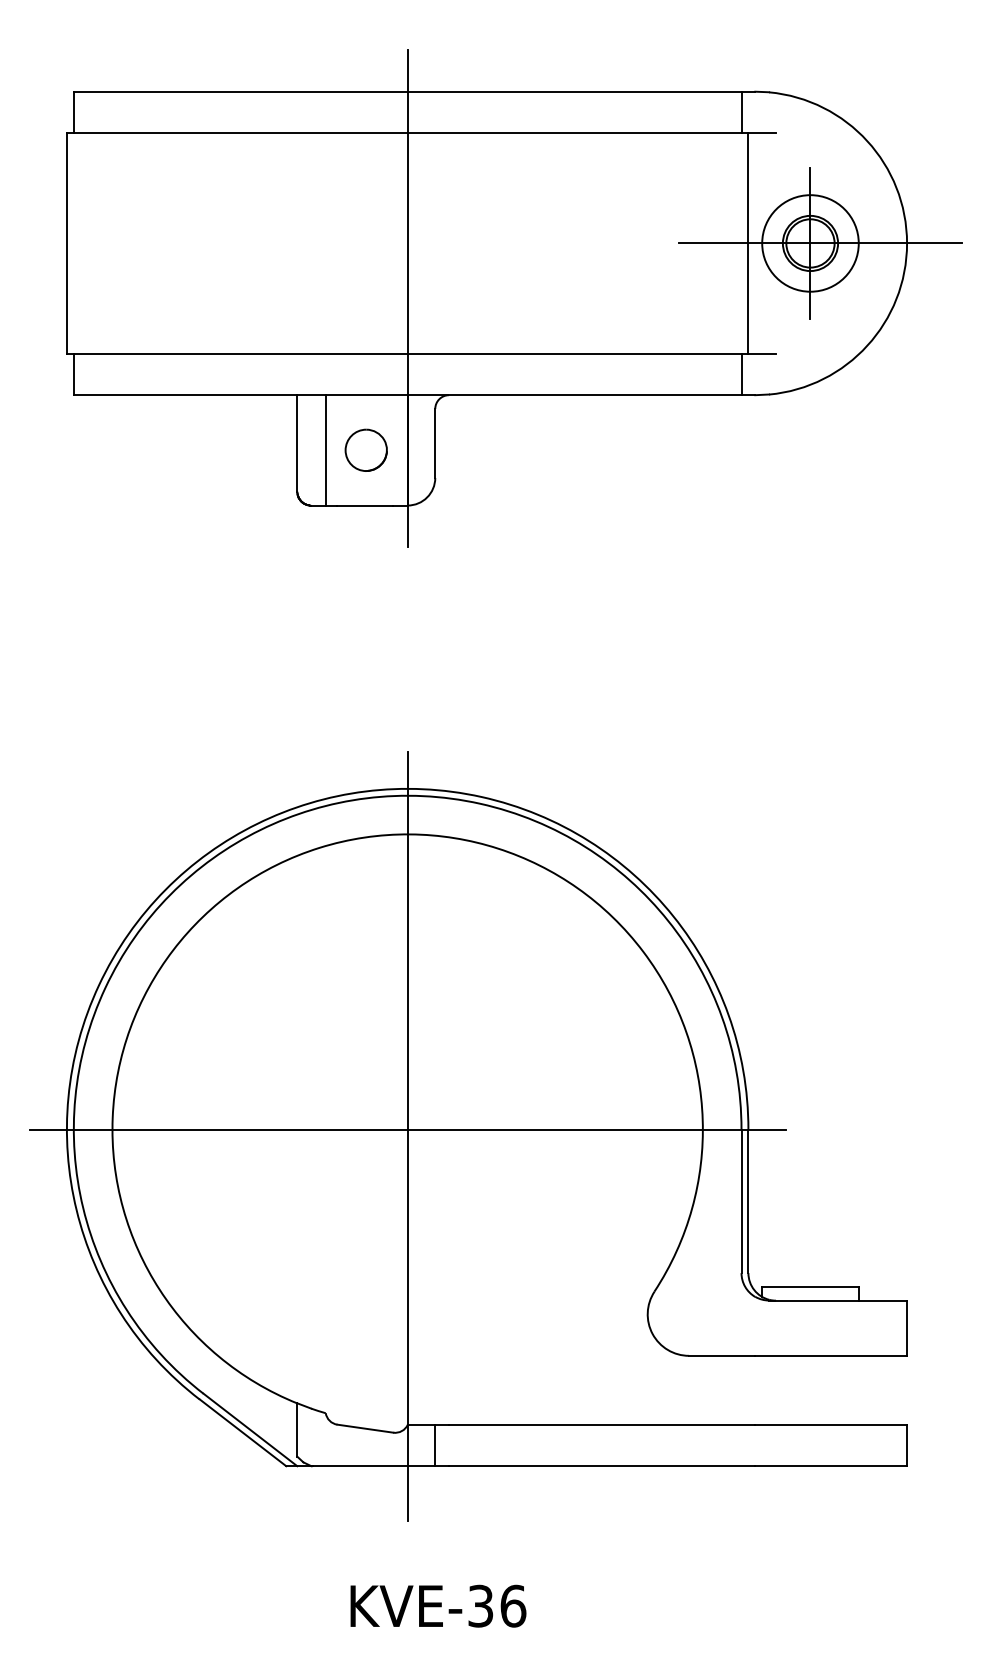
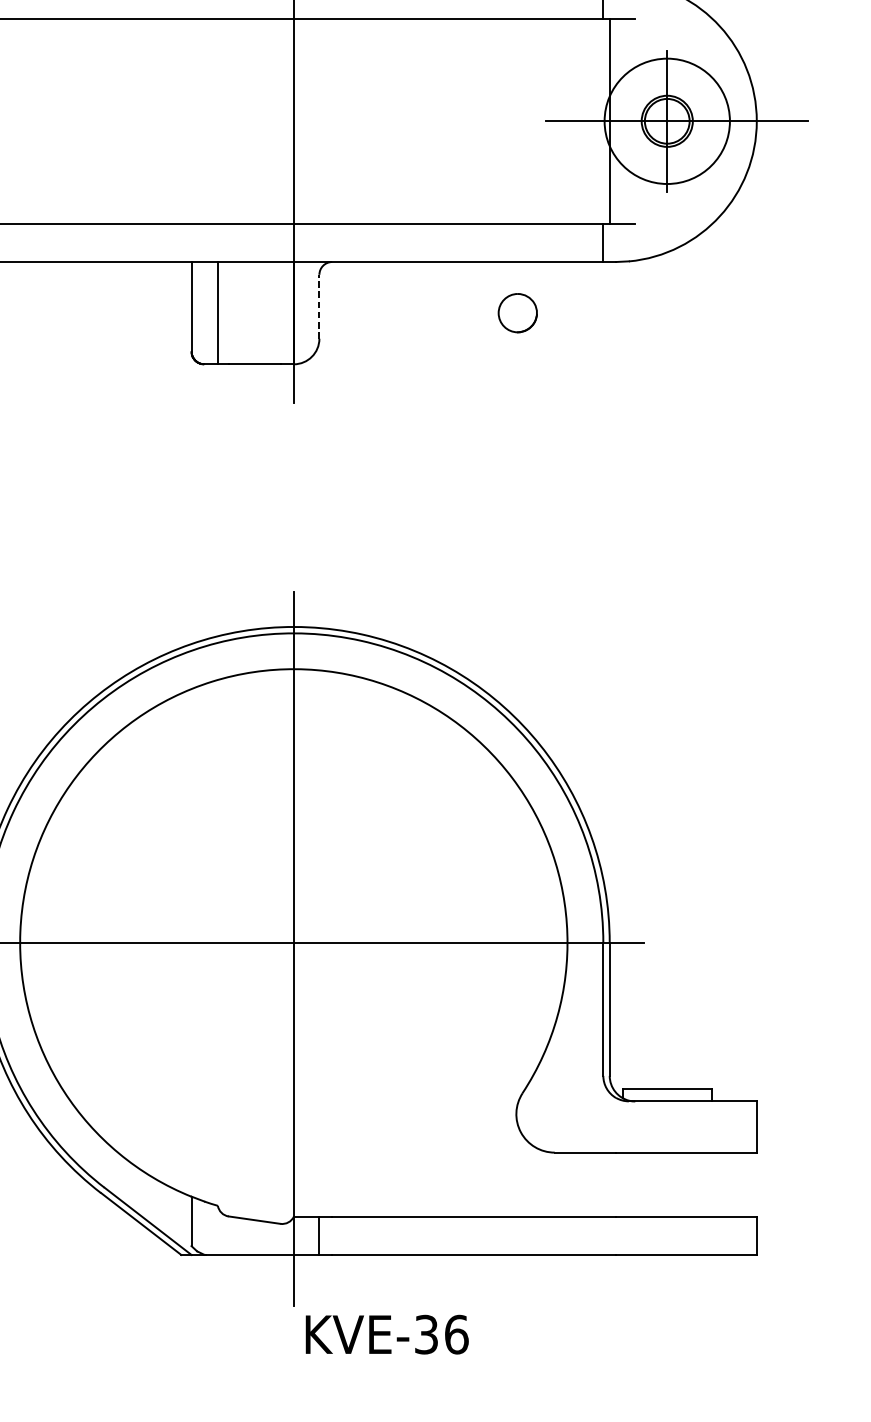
circle: (810, 243) -> (667, 121), size x1.4
line: (435, 442) -> (319, 305), solid -> dashed
part: (365, 449) -> (517, 312), moved
text: (438, 1605) -> (387, 1334), moved

